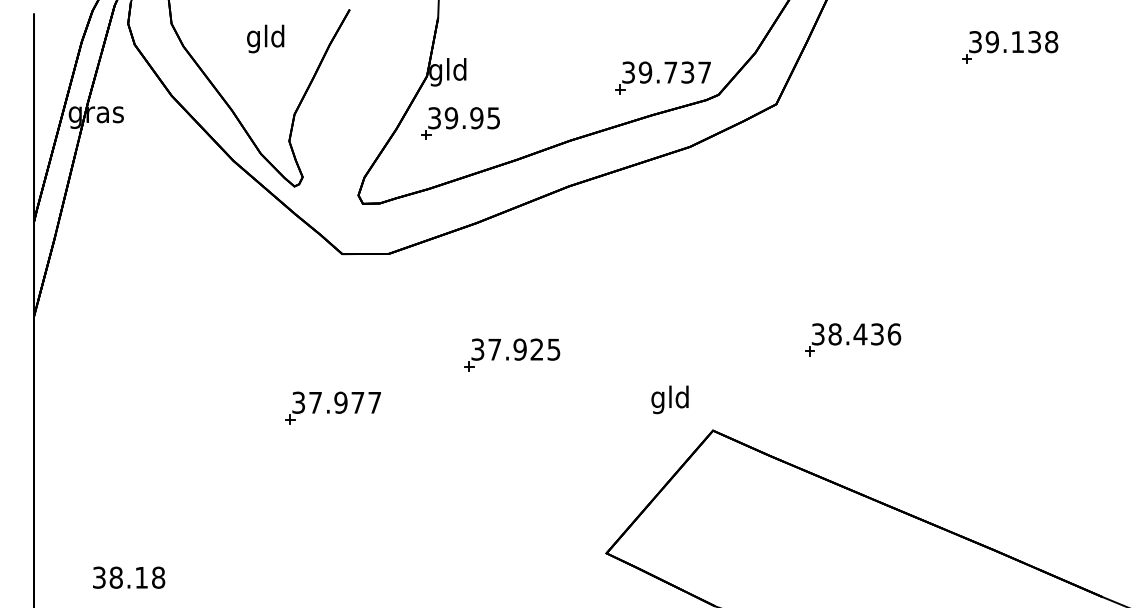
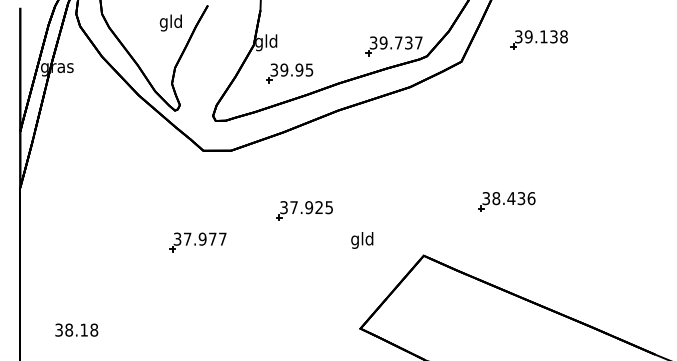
text: (264, 38) -> (170, 22), moved
part: (1008, 46) -> (538, 39), moved
part: (460, 123) -> (289, 73), moved
text: (670, 399) -> (362, 240), moved
text: (128, 576) -> (76, 329), moved

